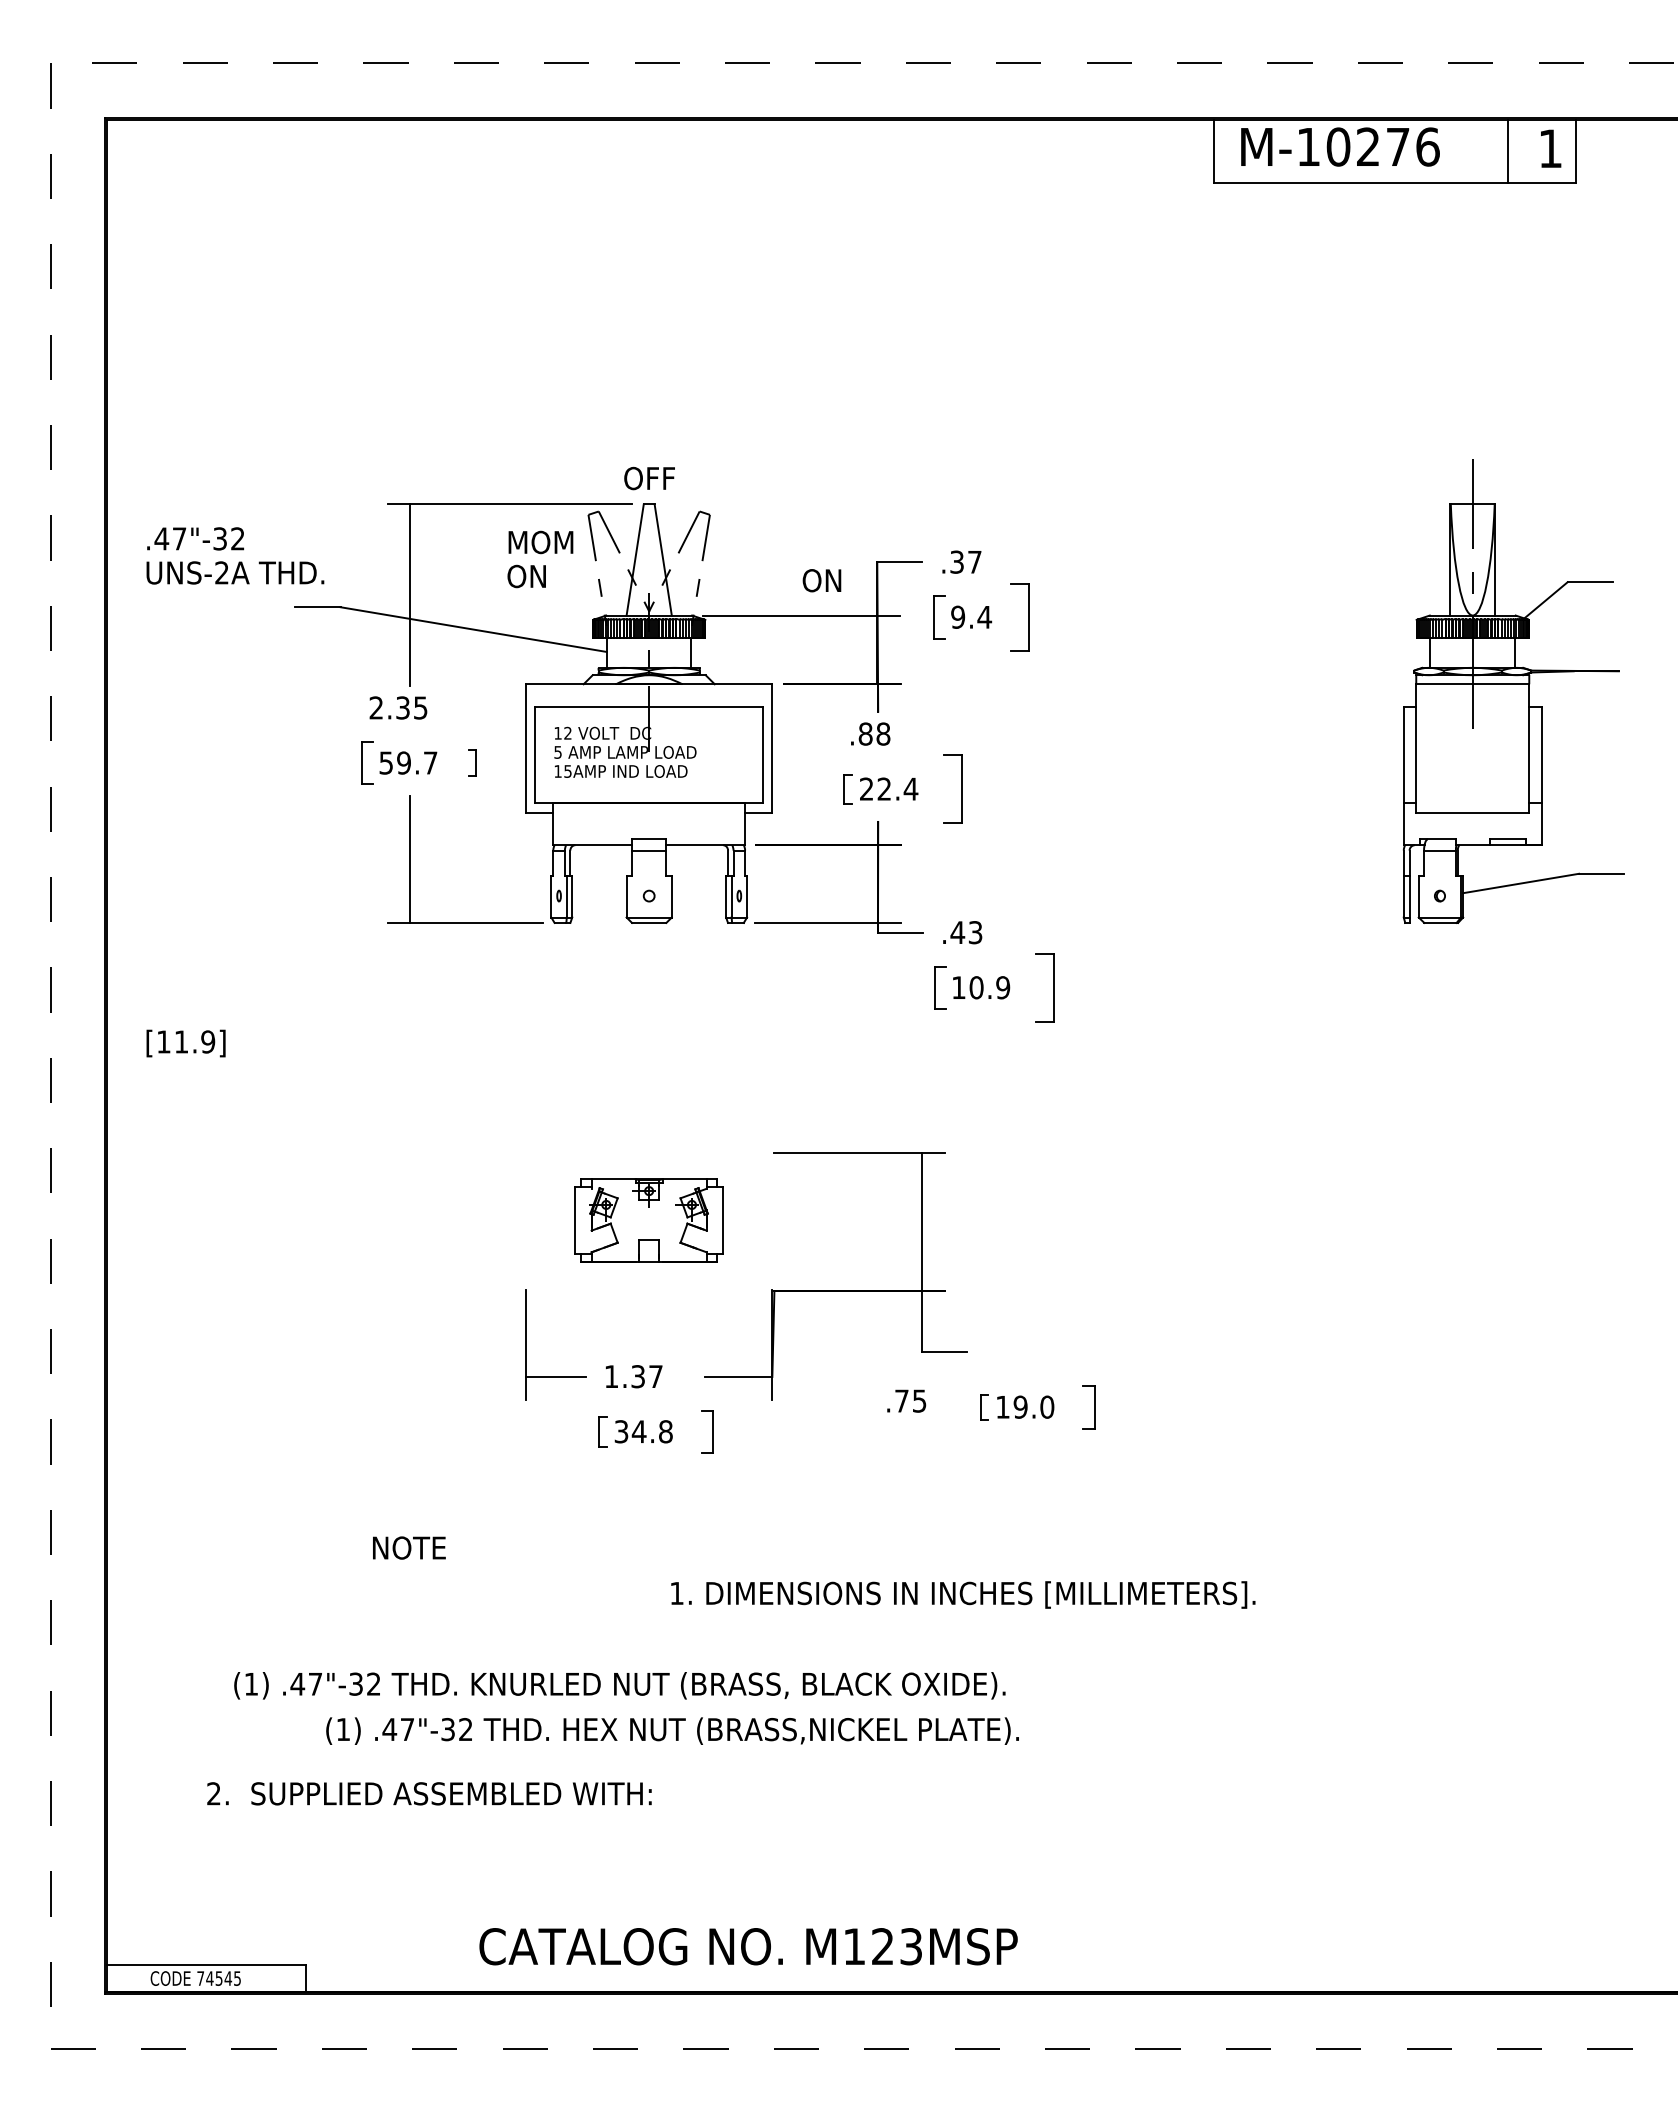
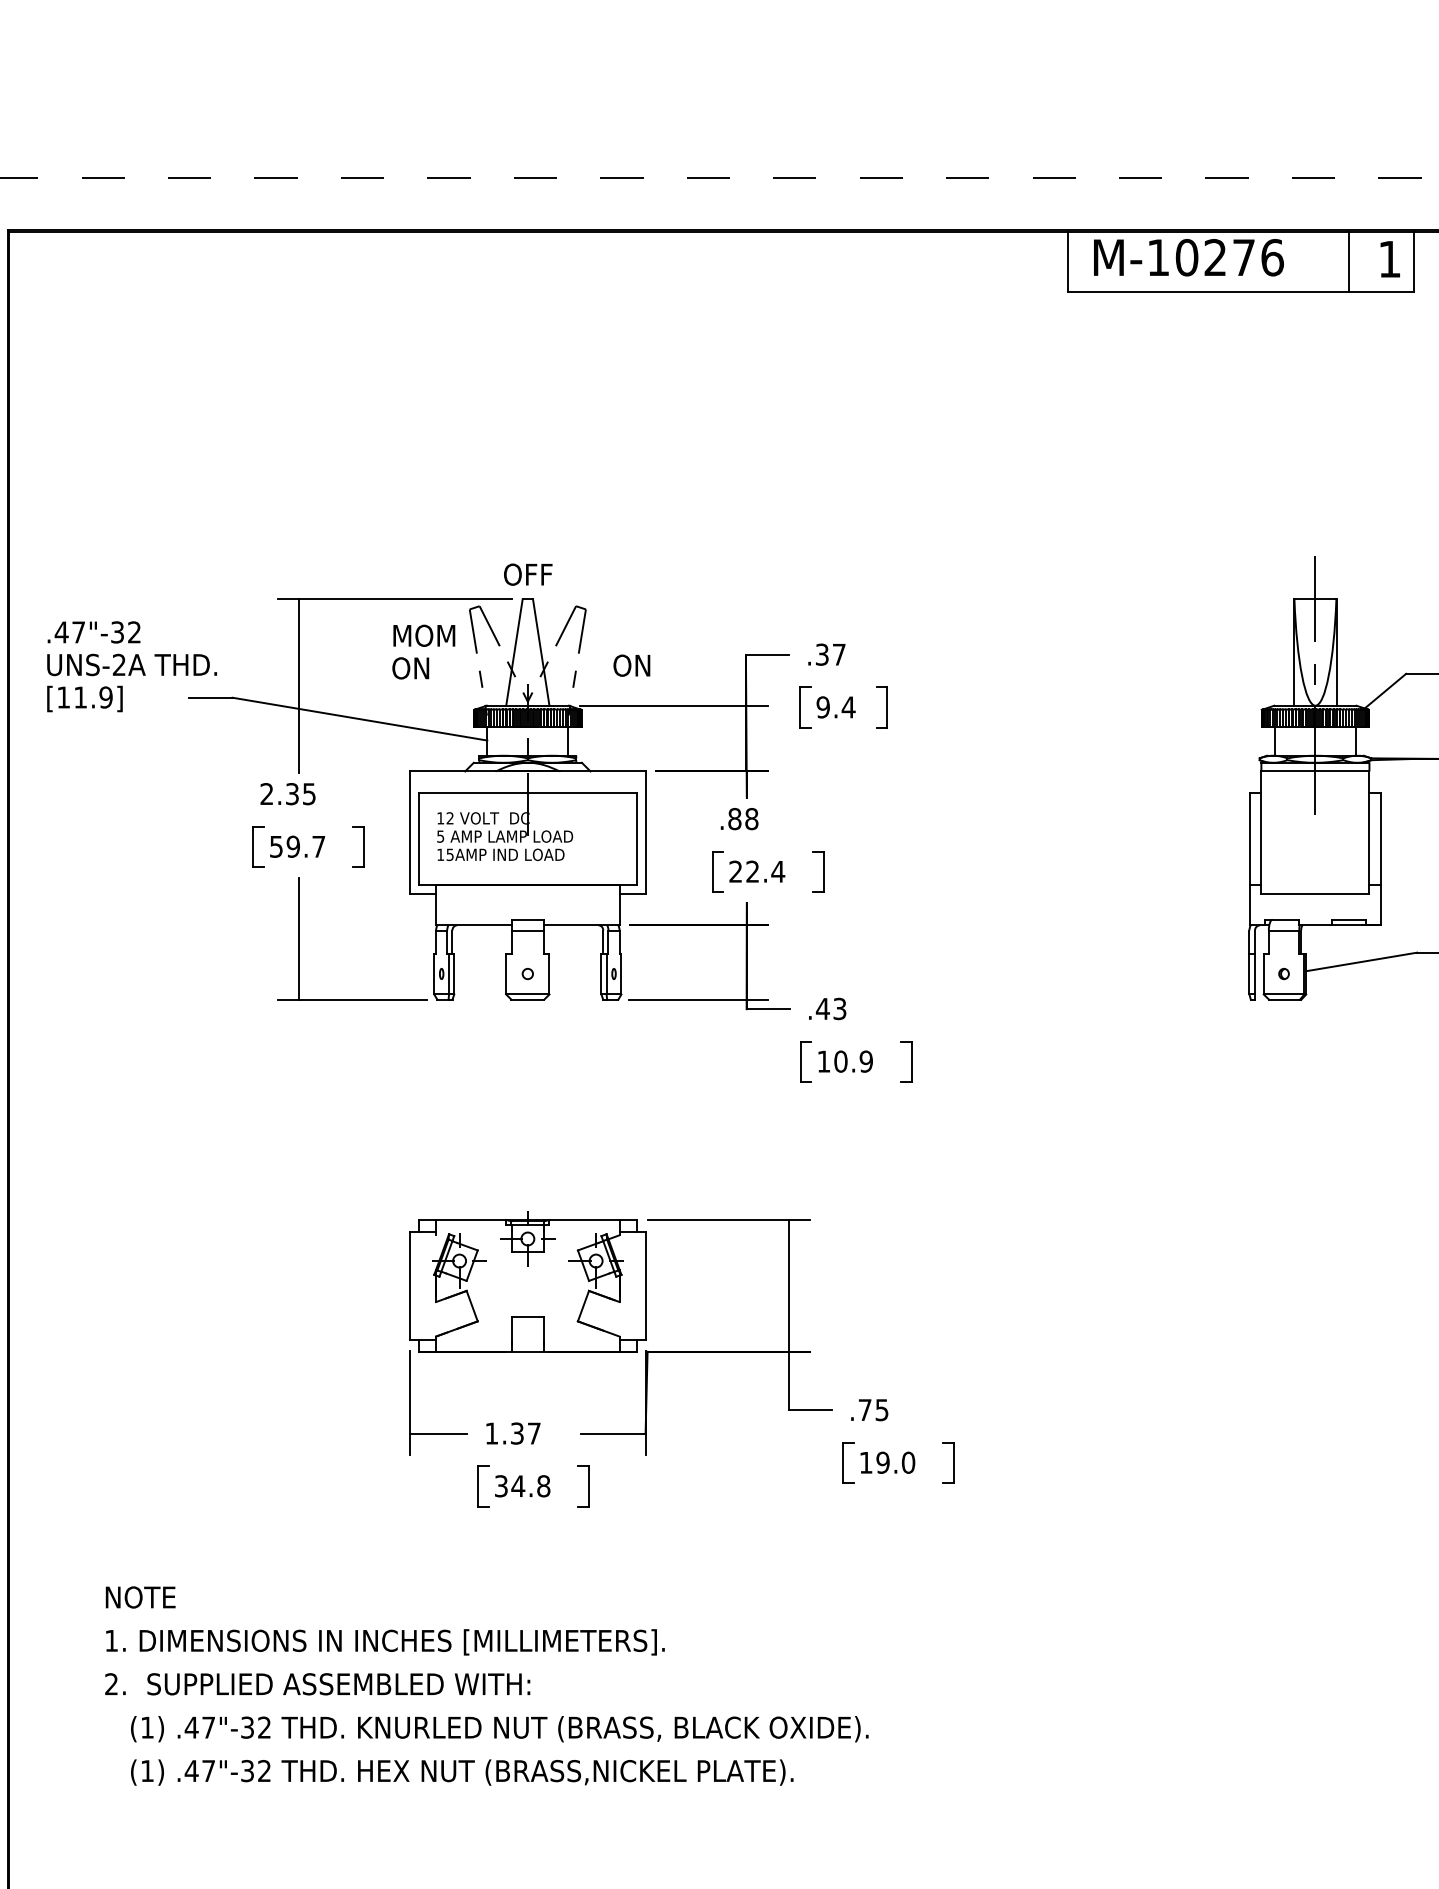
text: (821, 580) -> (631, 665), moved
part: (1019, 617) -> (881, 707), size x0.62
part: (472, 762) -> (358, 846), size x1.67
part: (847, 789) -> (717, 872), size x1.43
part: (952, 789) -> (817, 872), size x0.62
part: (1044, 987) -> (905, 1061), size x0.62
text: (185, 1043) -> (84, 698), moved
part: (648, 1217) -> (527, 1281), size x1.67
text: (906, 1400) -> (869, 1409), moved
part: (984, 1407) -> (848, 1463), size x1.67
part: (602, 1431) -> (483, 1486), size x1.43
text: (409, 1547) -> (140, 1596), moved
text: (963, 1594) -> (385, 1641), moved
text: (672, 1730) -> (462, 1771), moved
text: (429, 1793) -> (317, 1683), moved

